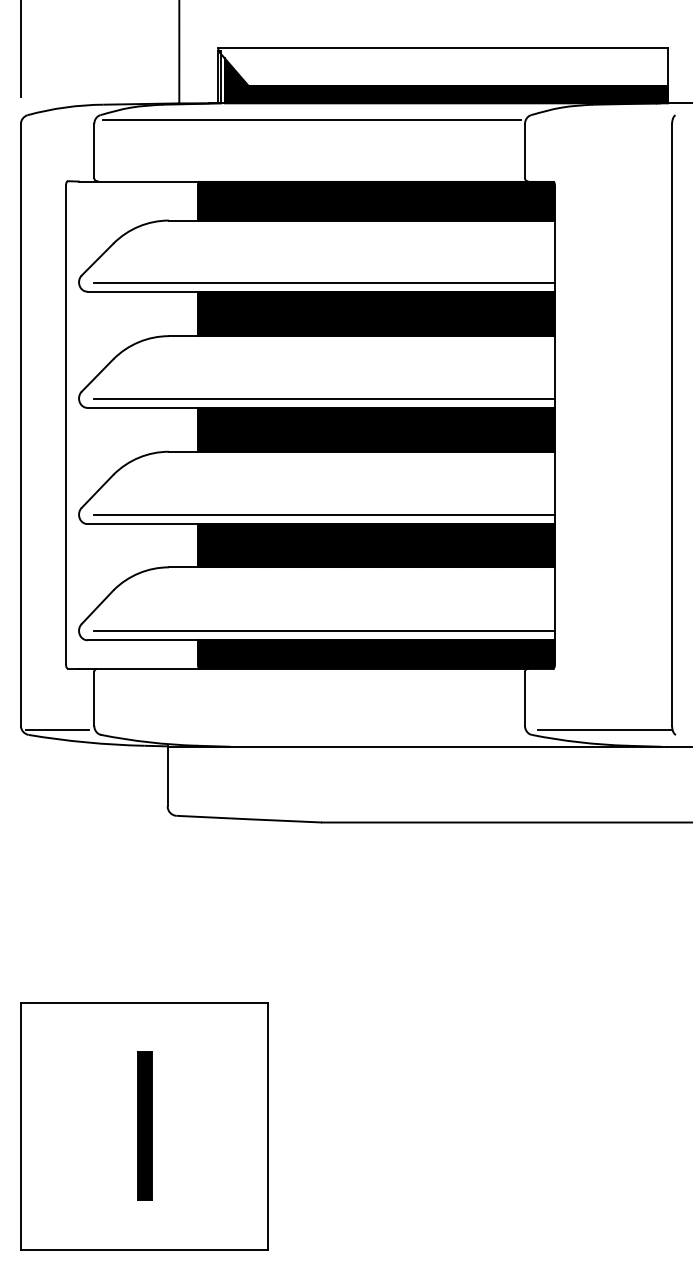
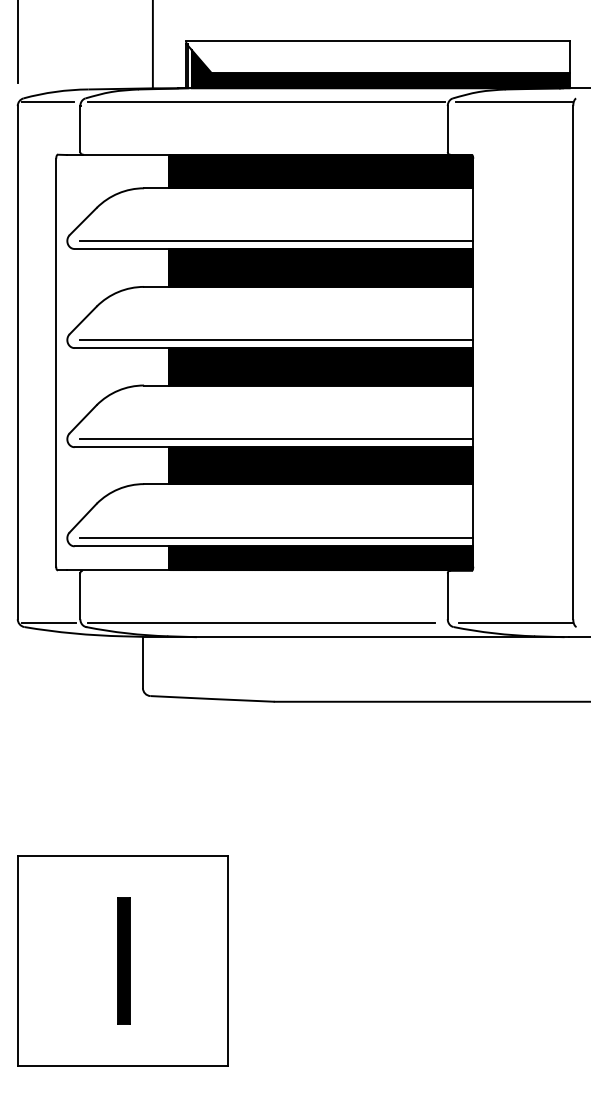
line: (55, 119) -> (47, 102), added
line: (602, 119) -> (513, 102), added
line: (306, 730) -> (261, 623), added

